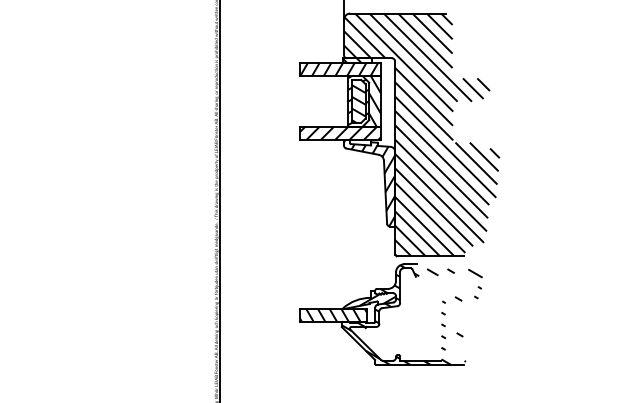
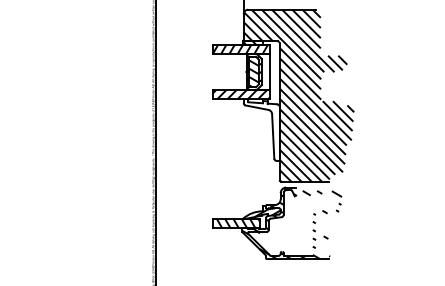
hatch: (366, 100) -> (259, 71), removed
hatch: (369, 182) -> (261, 129), removed

